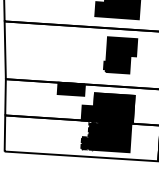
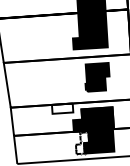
fill: (71, 88) -> (62, 108), removed
fill: (90, 136) -> (82, 143), removed

